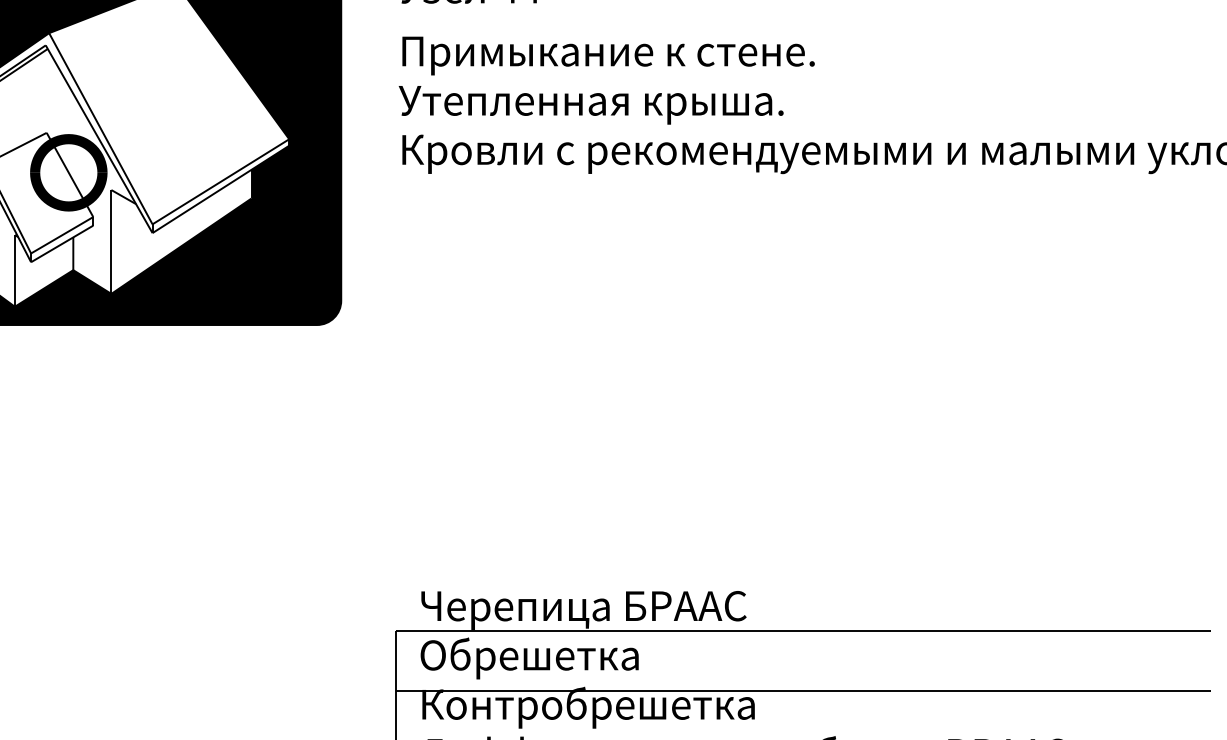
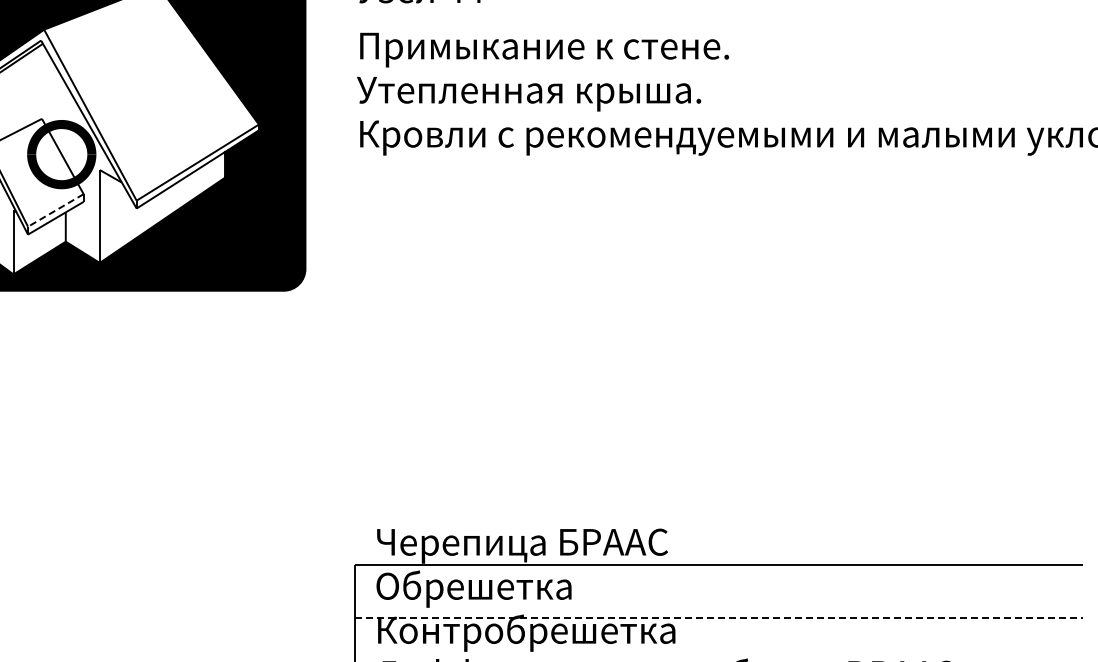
line: (61, 235) -> (55, 210), solid -> dashed
line: (804, 691) -> (719, 618), solid -> dashed

